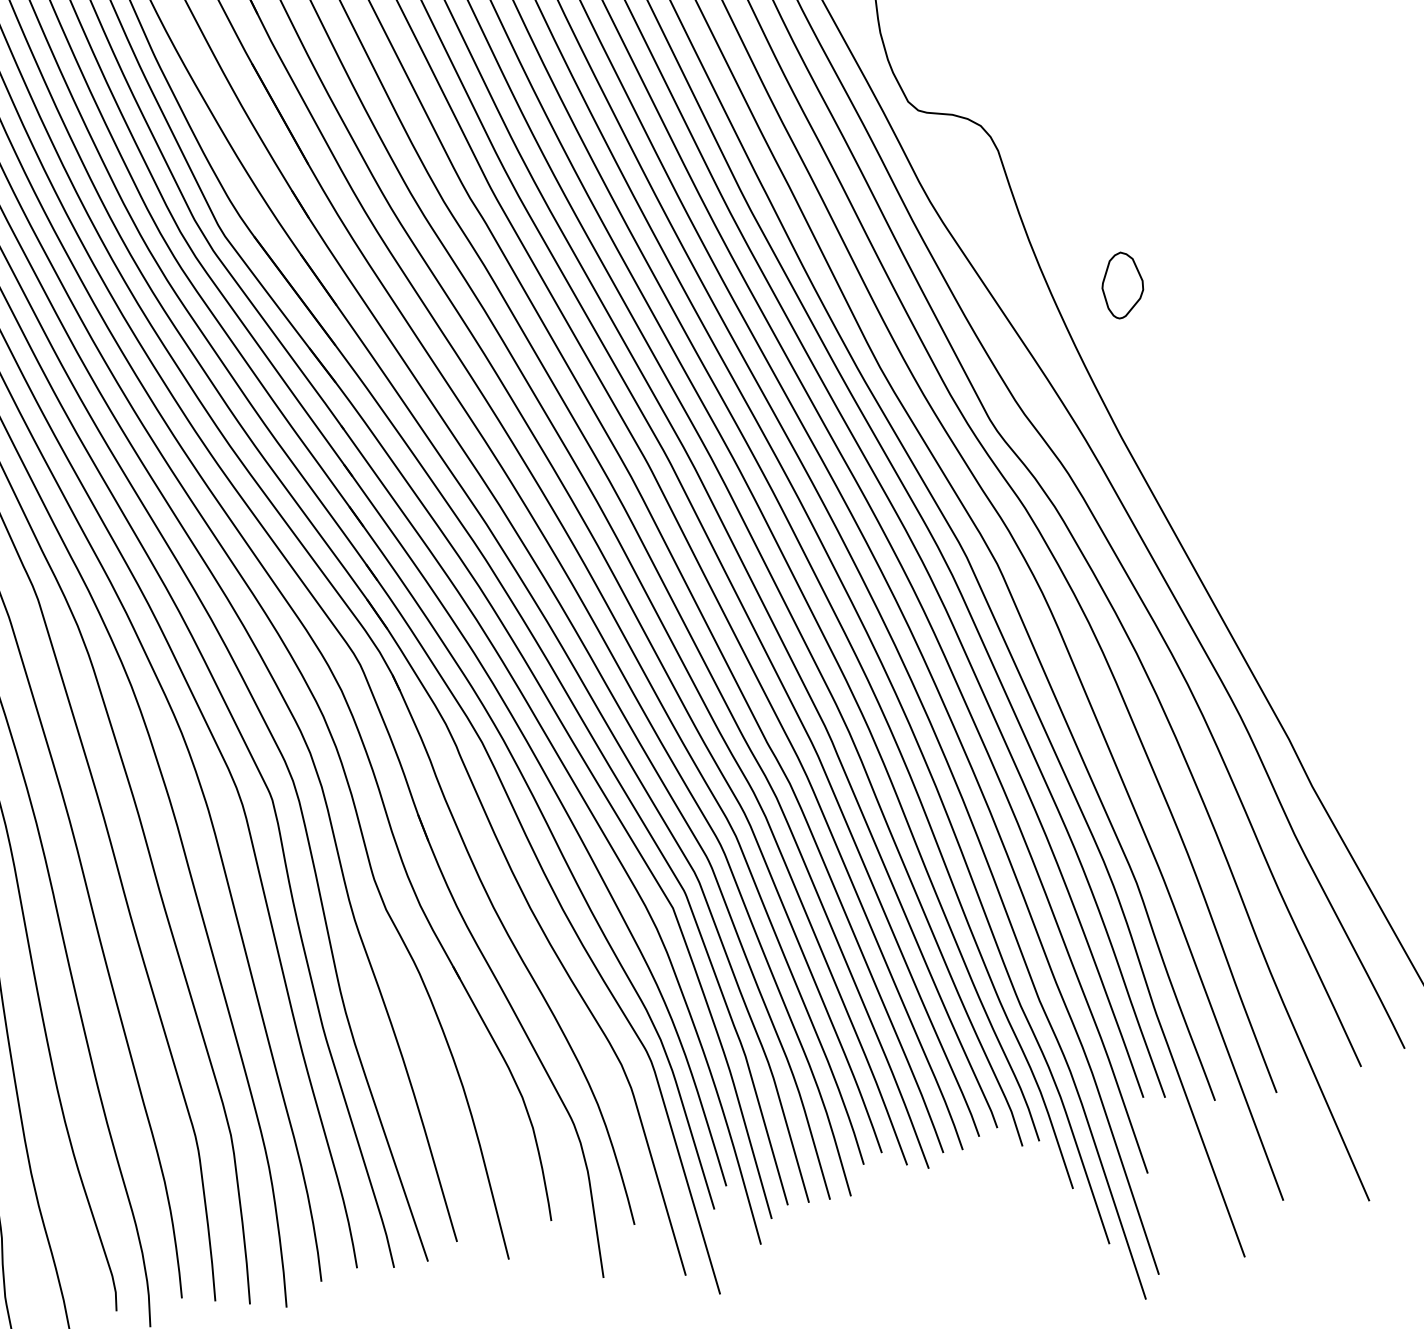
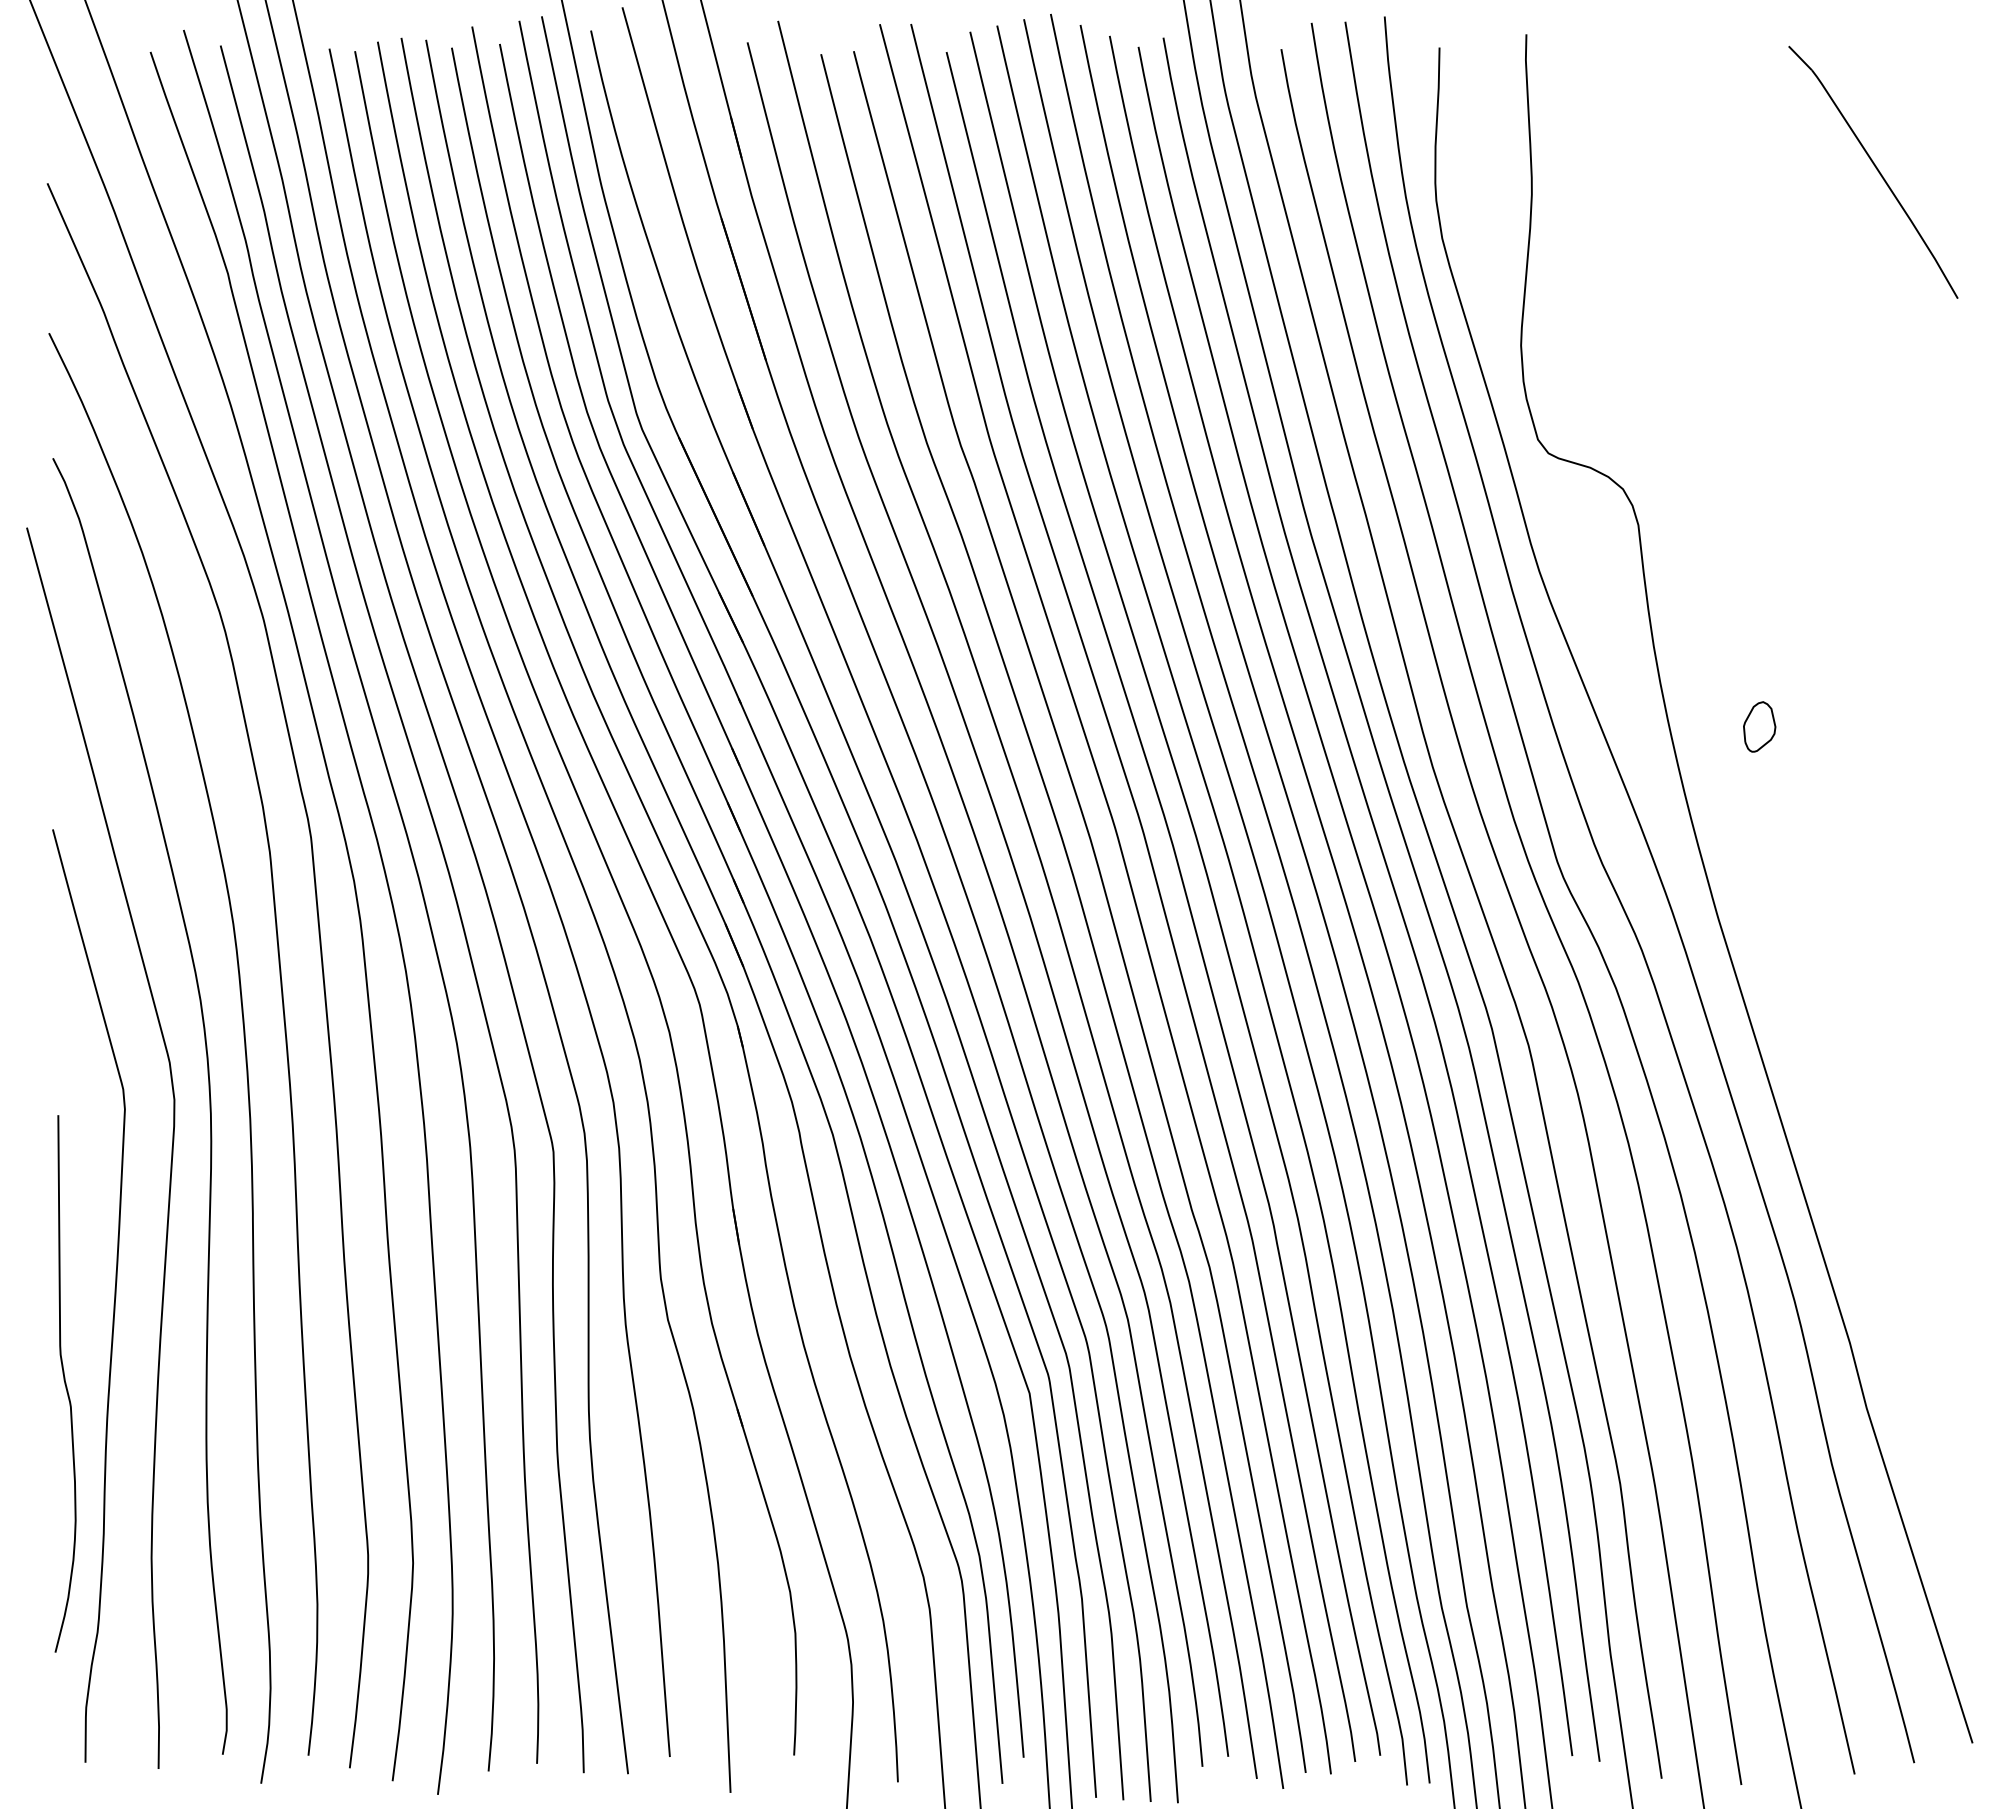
part: (1122, 284) -> (1759, 726), size x0.6

